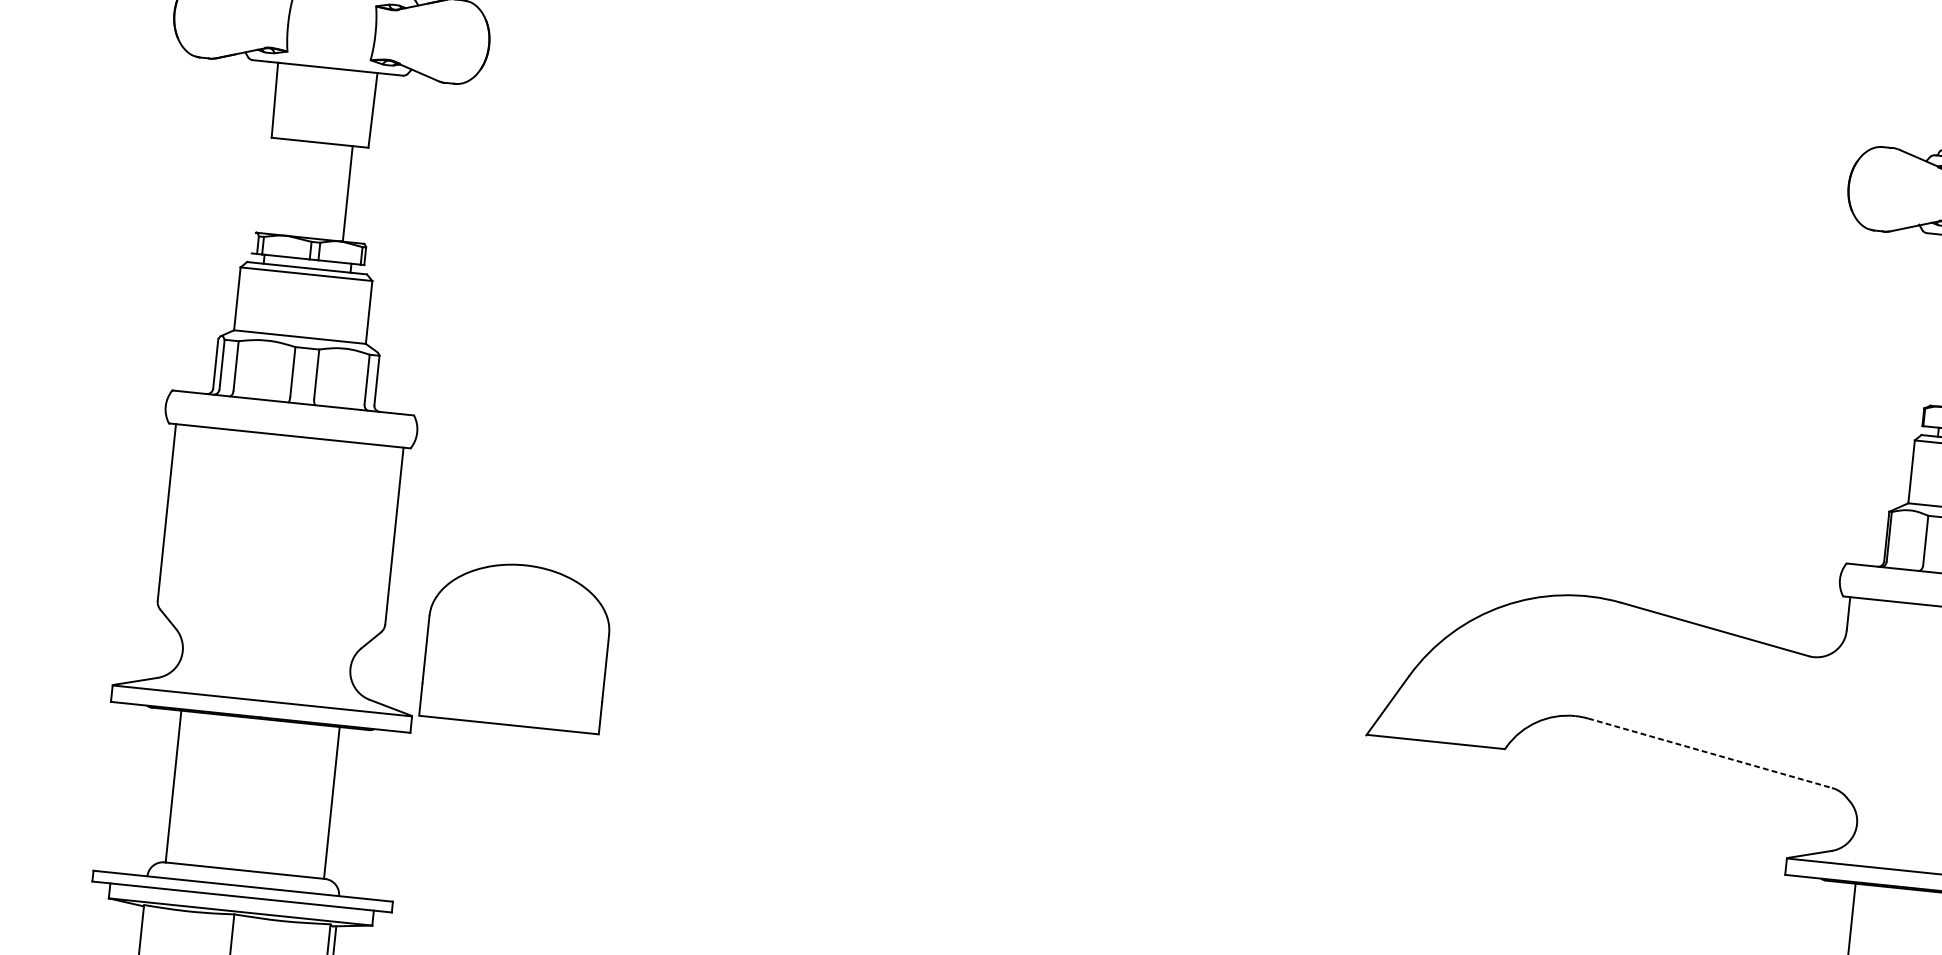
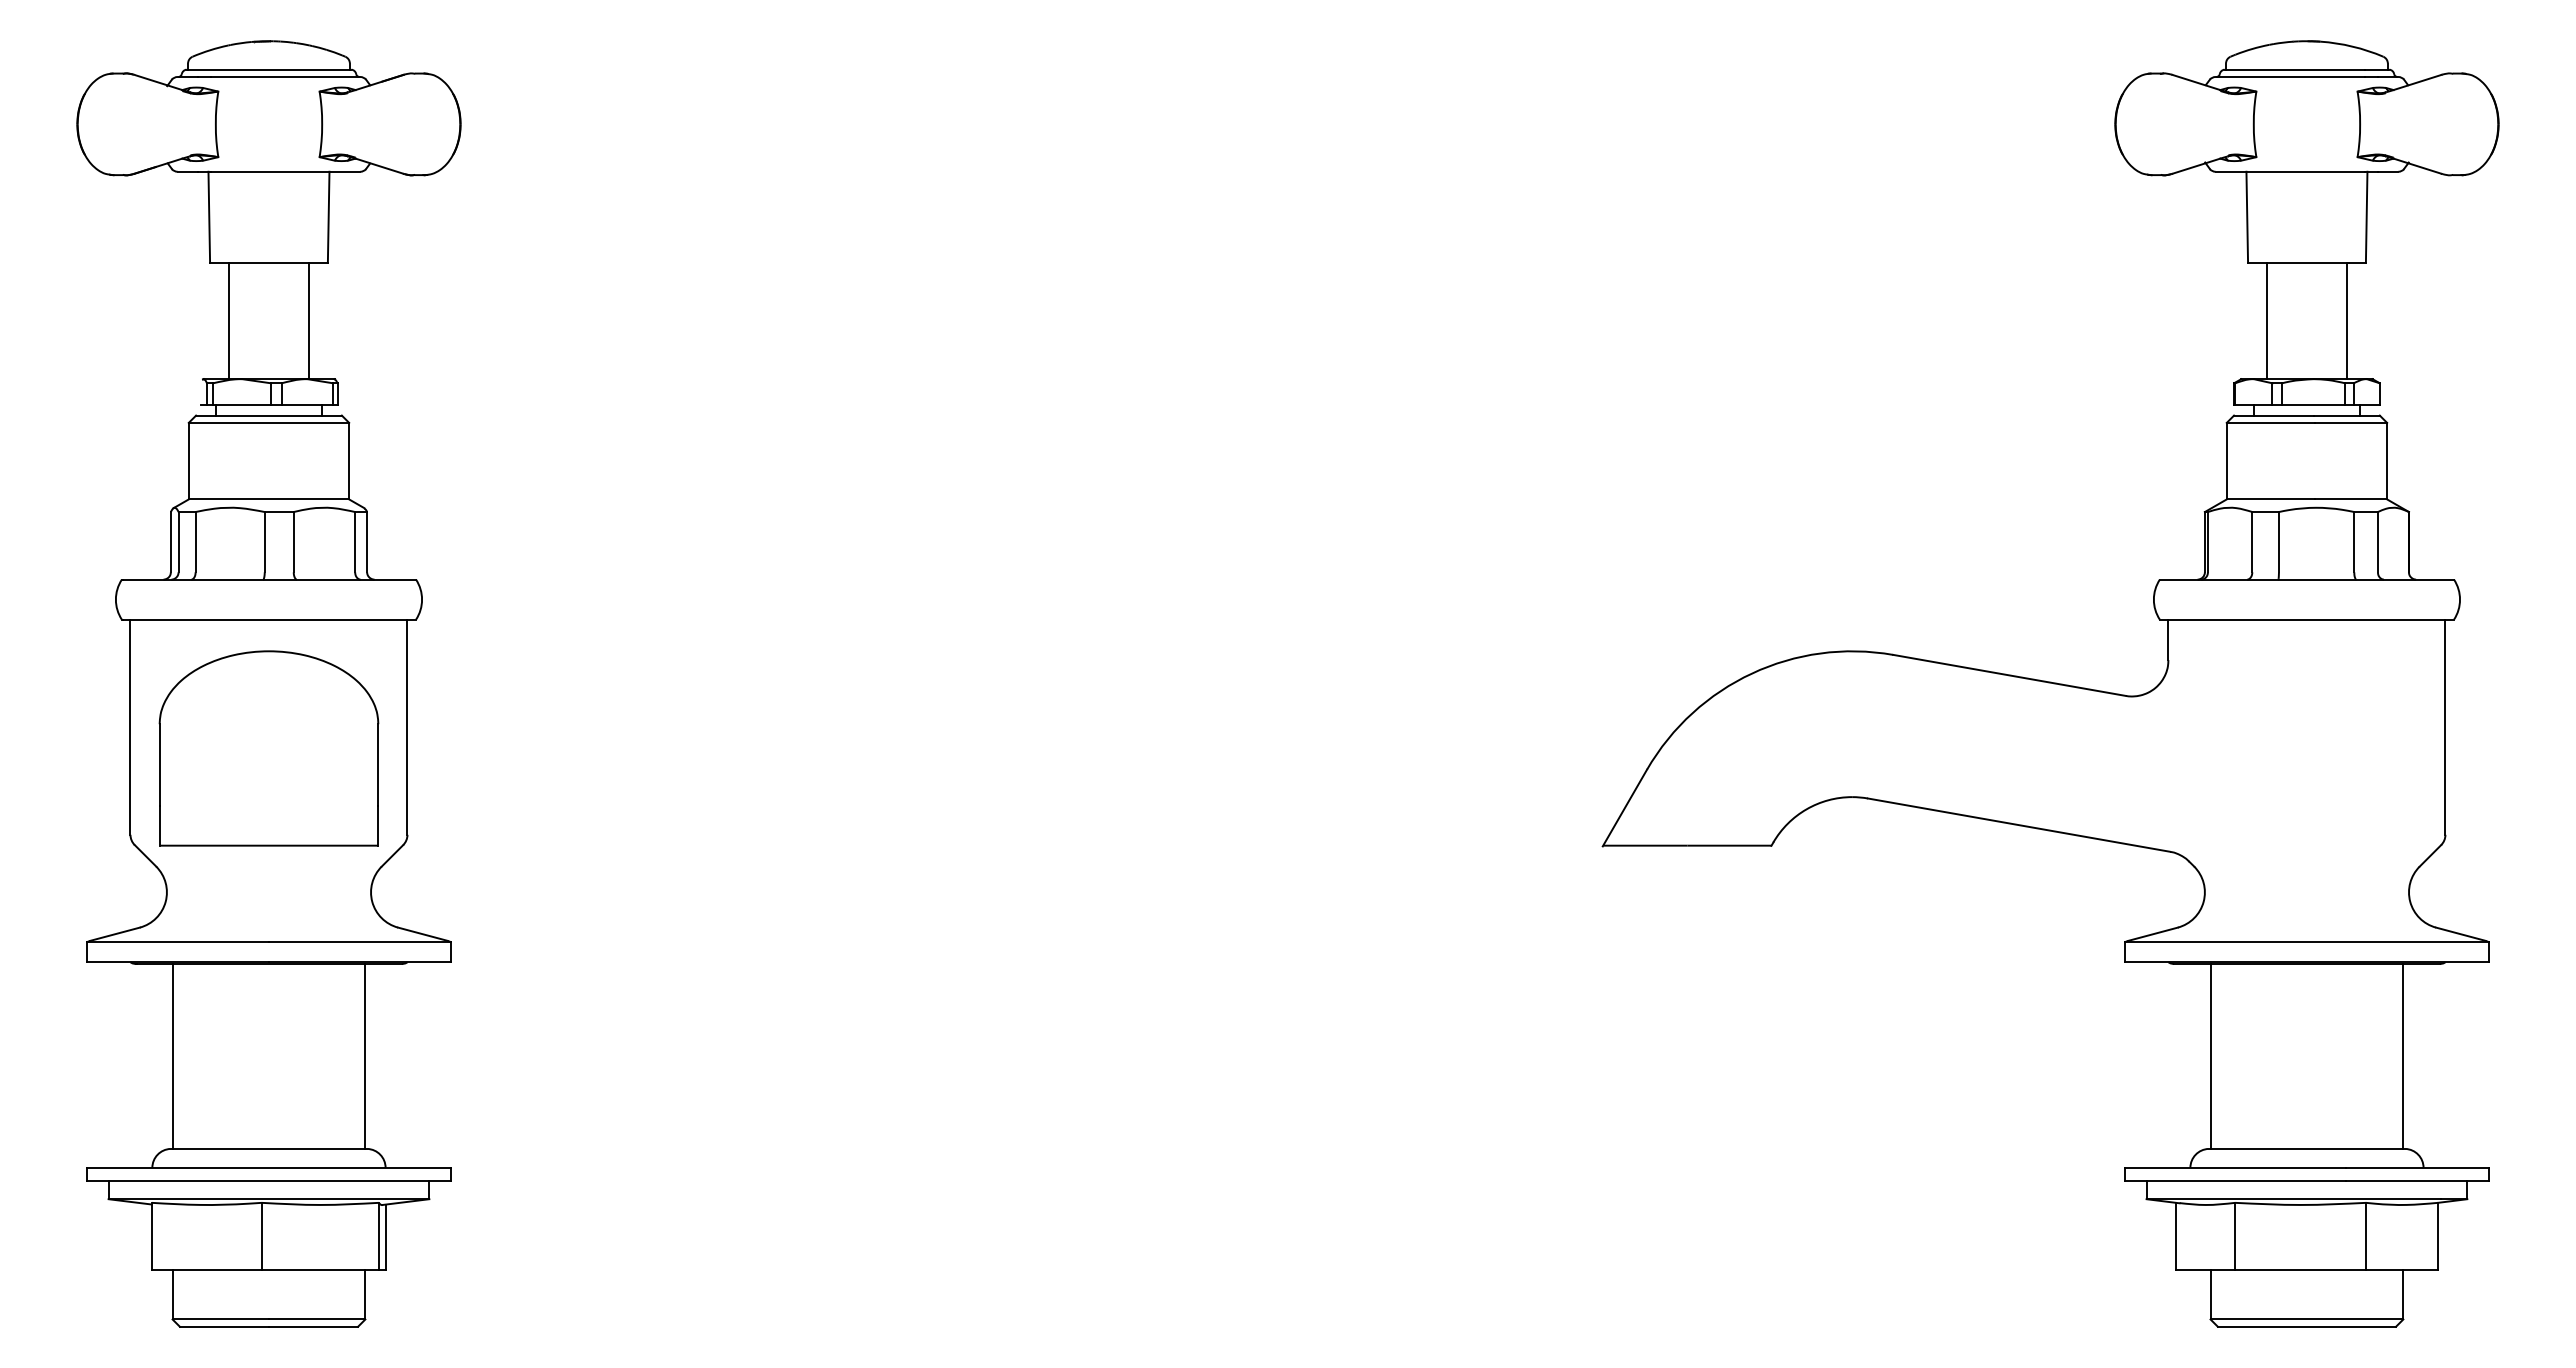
line: (282, 186) -> (229, 320), added
part: (516, 645) -> (268, 748), moved
line: (1710, 753) -> (2019, 825), dashed -> solid

